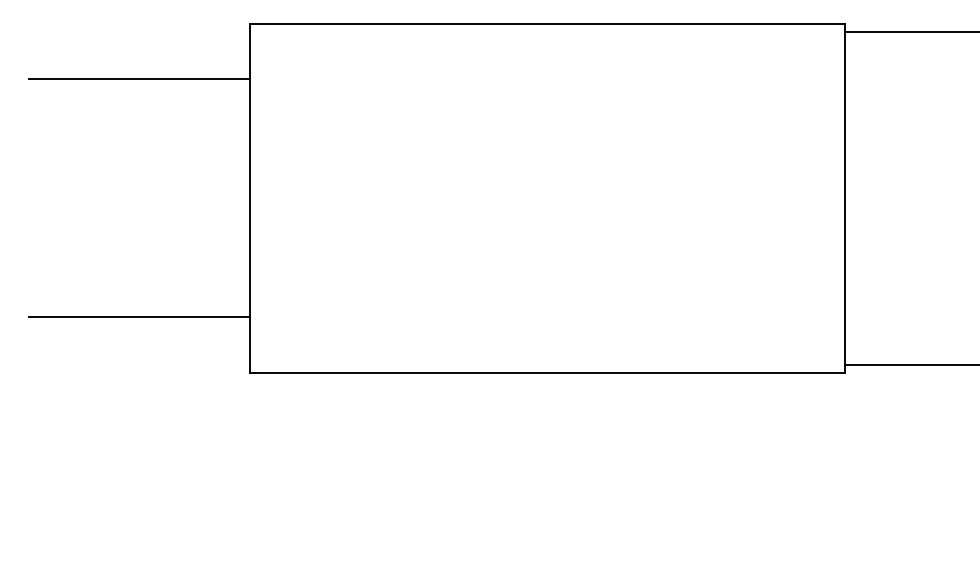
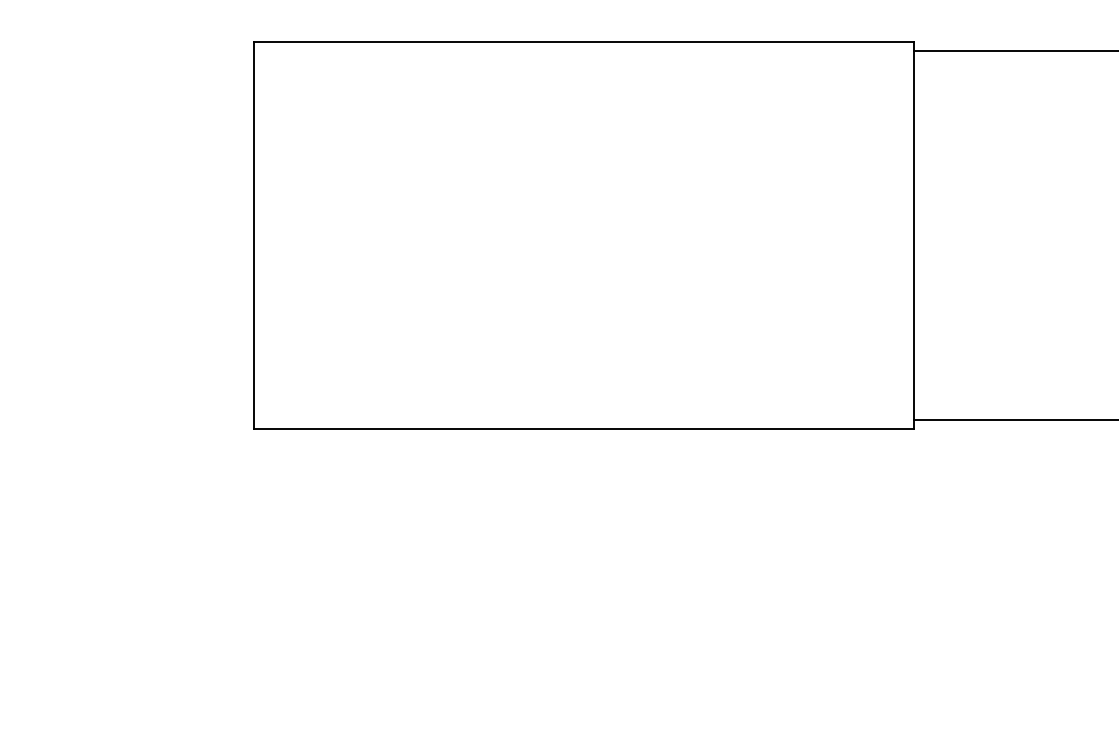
line: (139, 79) -> (130, 103), removed
line: (139, 317) -> (130, 367), removed

